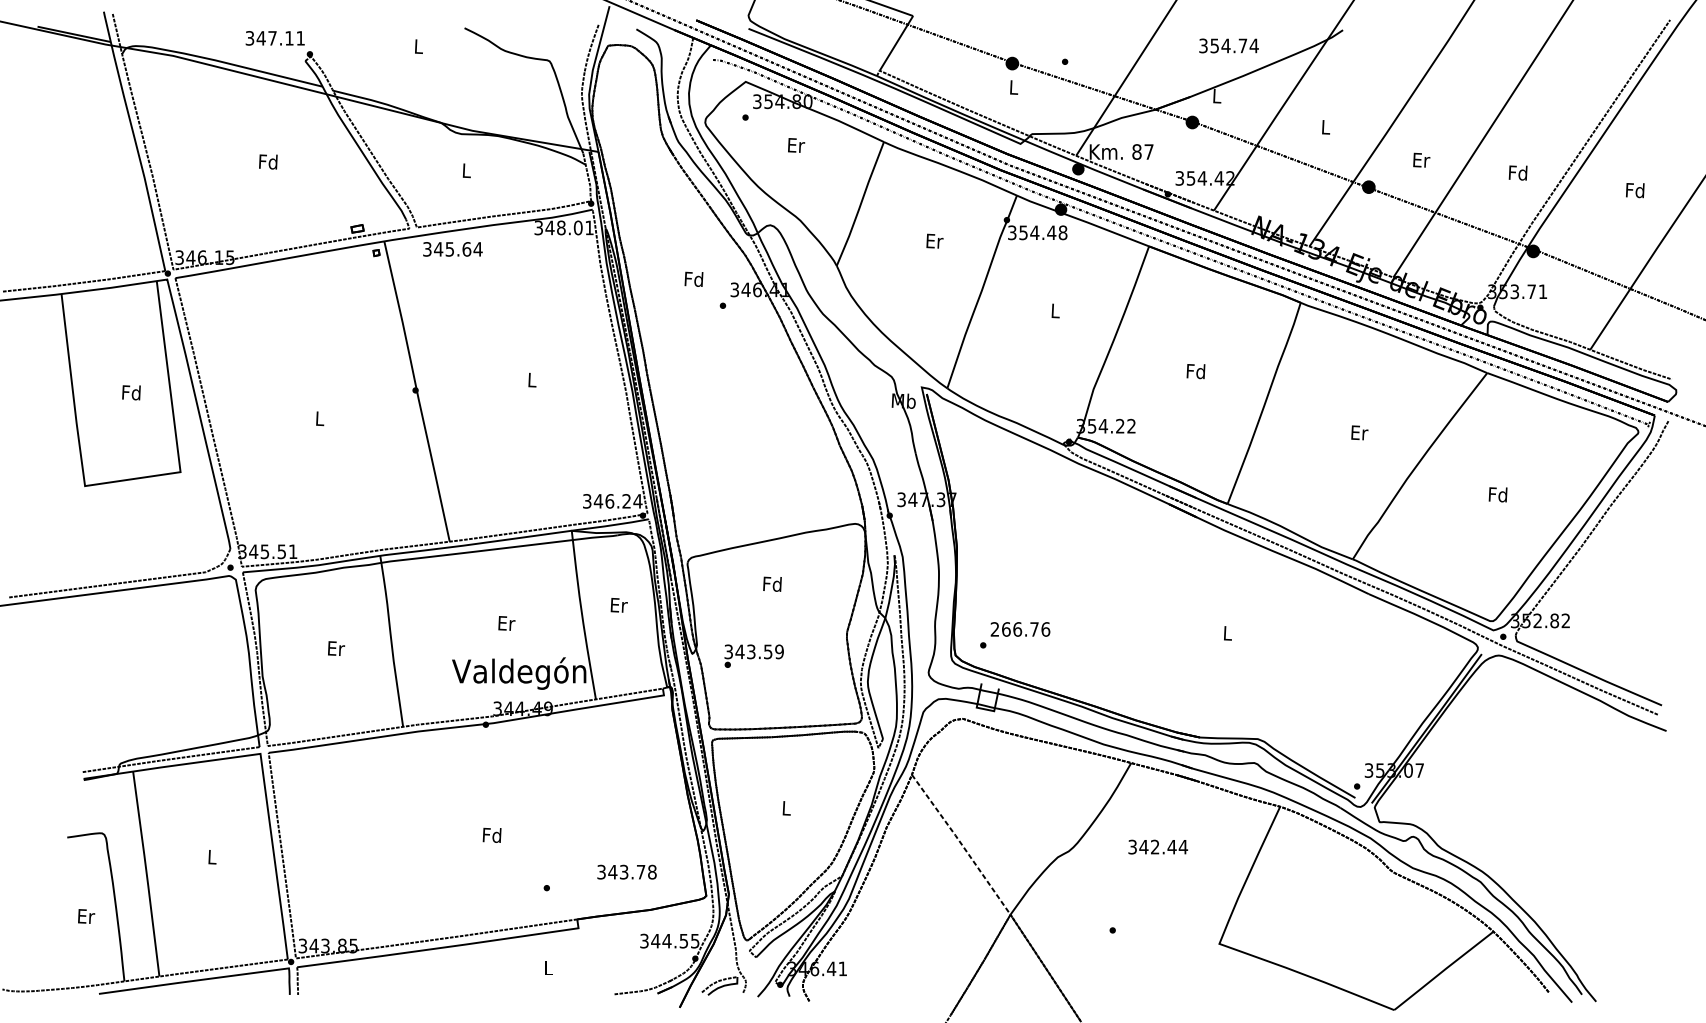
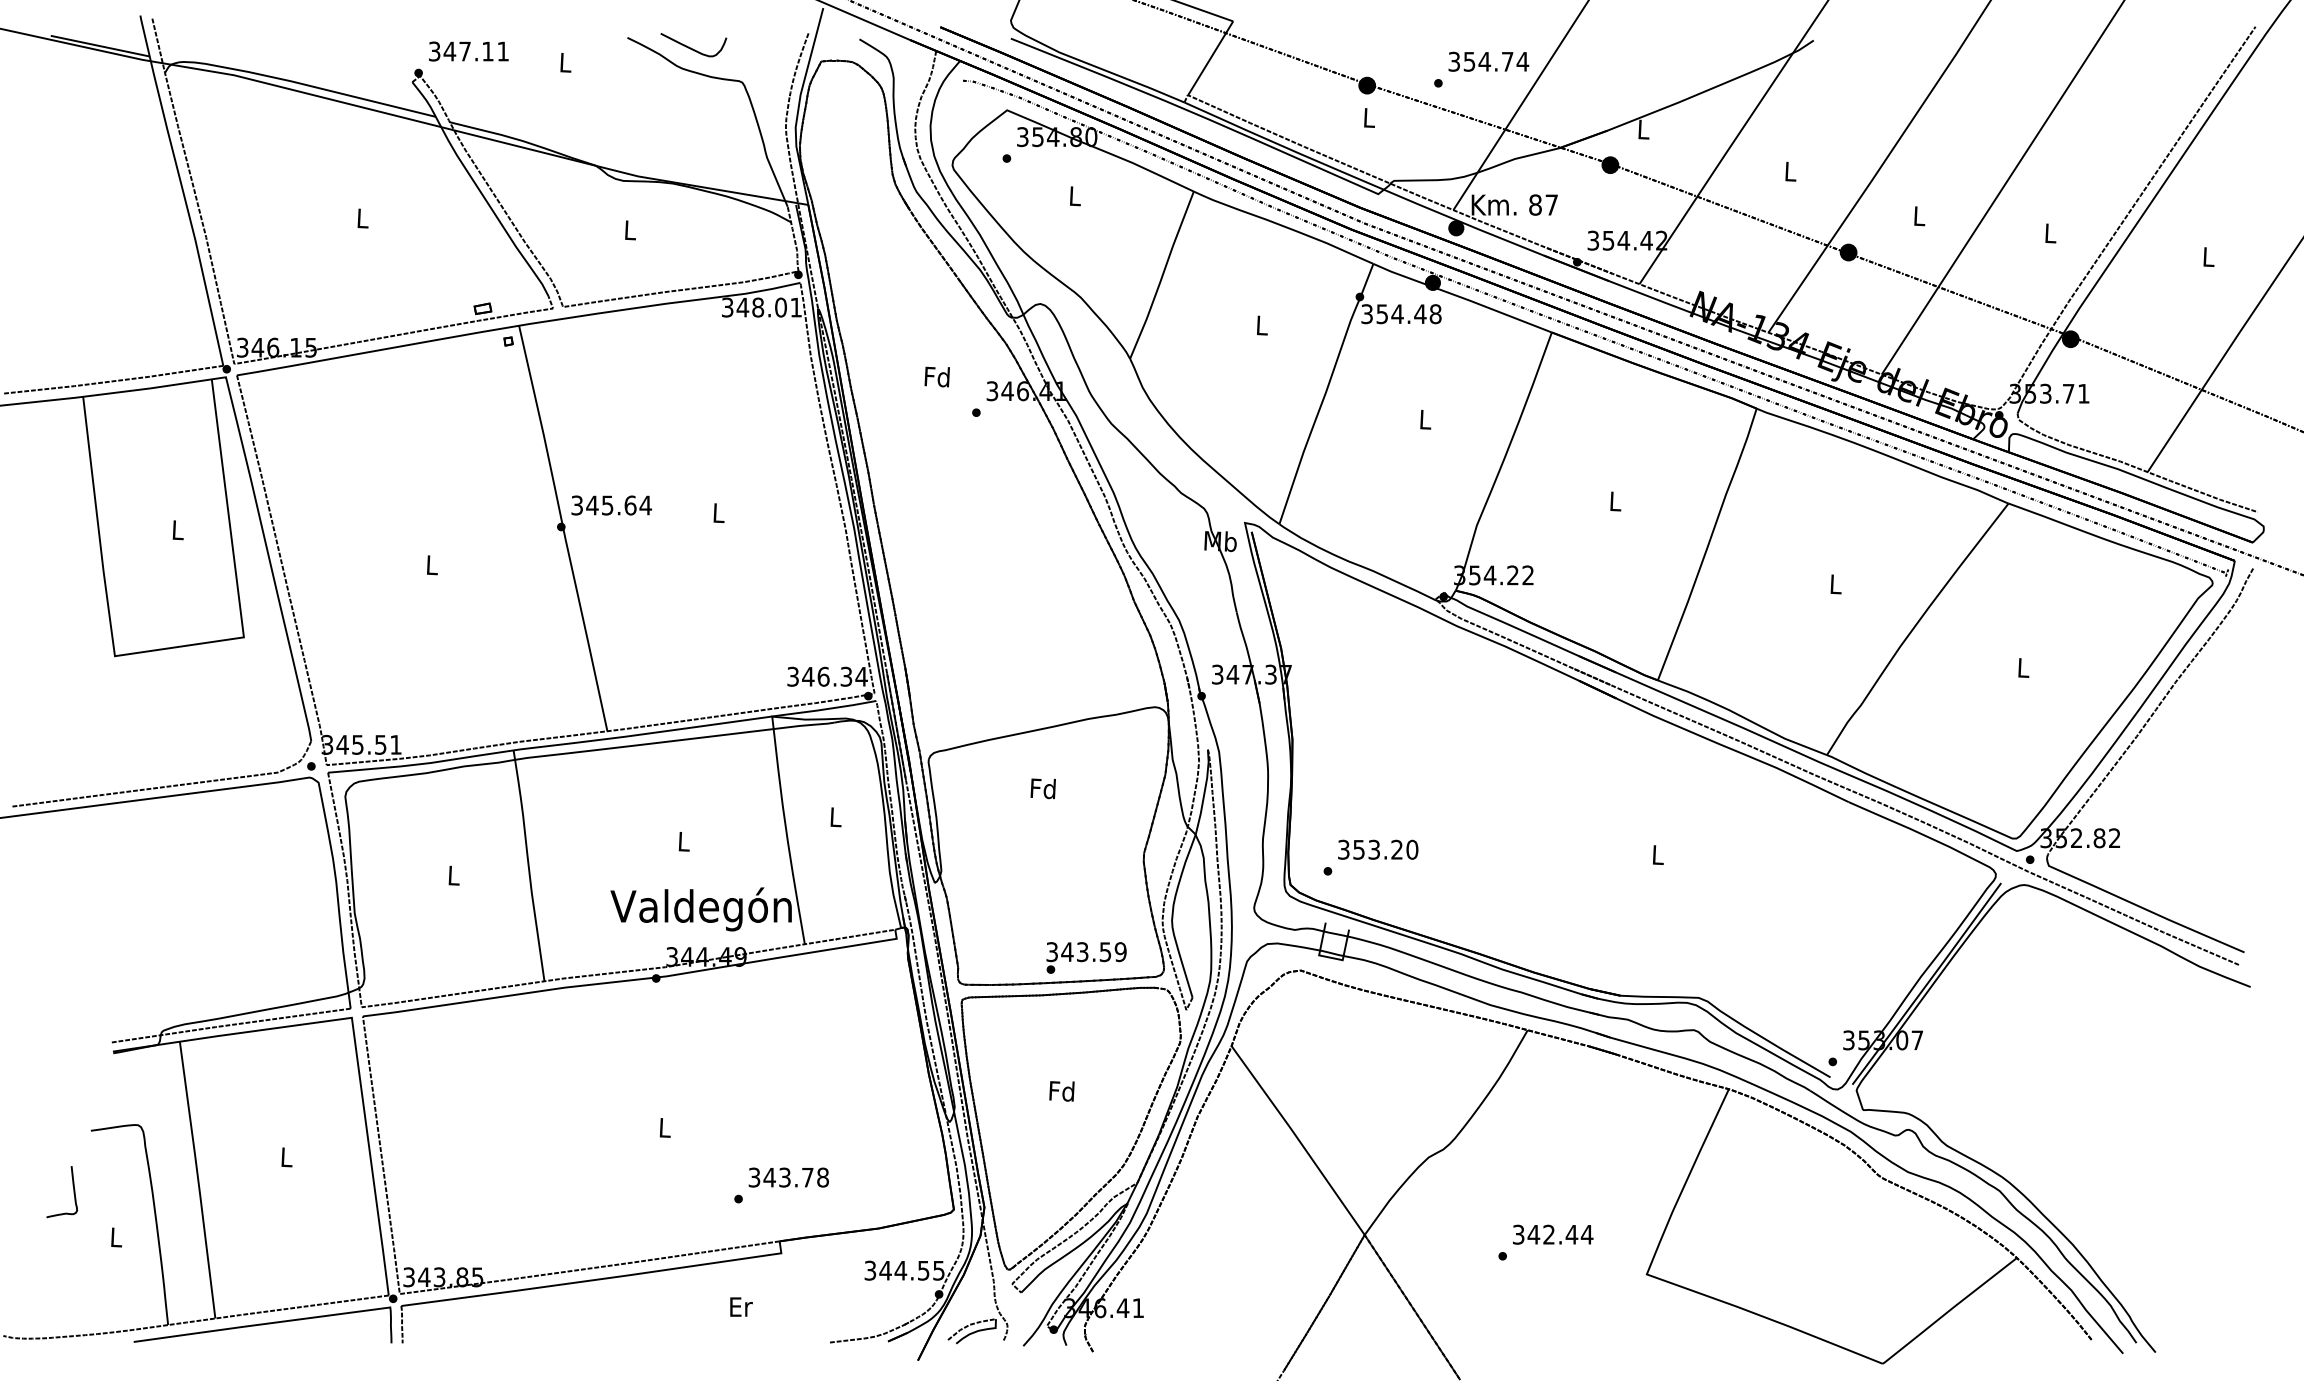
curve: (511, 35) -> (691, 47), added
text: (275, 38) -> (468, 51), moved
text: (1228, 45) -> (1488, 61), moved
text: (796, 145) -> (1075, 196), Er -> L
text: (1421, 160) -> (1919, 216), Er -> L
text: (268, 161) -> (362, 218), Fd -> L
text: (1517, 173) -> (2049, 233), Fd -> L
text: (1634, 190) -> (2207, 256), Fd -> L
text: (934, 241) -> (1262, 325), Er -> L
text: (452, 249) -> (611, 505), moved
text: (1195, 371) -> (1614, 501), Fd -> L
text: (131, 393) -> (177, 530), Fd -> L
text: (1359, 433) -> (1836, 584), Er -> L
text: (1497, 494) -> (2022, 667), Fd -> L
text: (626, 501) -> (846, 676), 346.24 -> 346.34
text: (618, 605) -> (835, 817), Er -> L
text: (506, 623) -> (684, 841), Er -> L
text: (1020, 629) -> (1378, 849), 266.76 -> 353.20
text: (336, 648) -> (454, 875), Er -> L
text: (754, 655) -> (1086, 957), moved
text: (785, 808) -> (1061, 1091), L -> Fd
text: (492, 835) -> (664, 1127), Fd -> L
line: (961, 844) -> (1298, 1140), dashed -> solid
text: (1158, 846) -> (1553, 1234), moved
text: (626, 872) -> (788, 1177), moved
curve: (54, 883) -> (73, 1192), added
text: (86, 916) -> (116, 1237), Er -> L
text: (549, 967) -> (741, 1306), L -> Er

